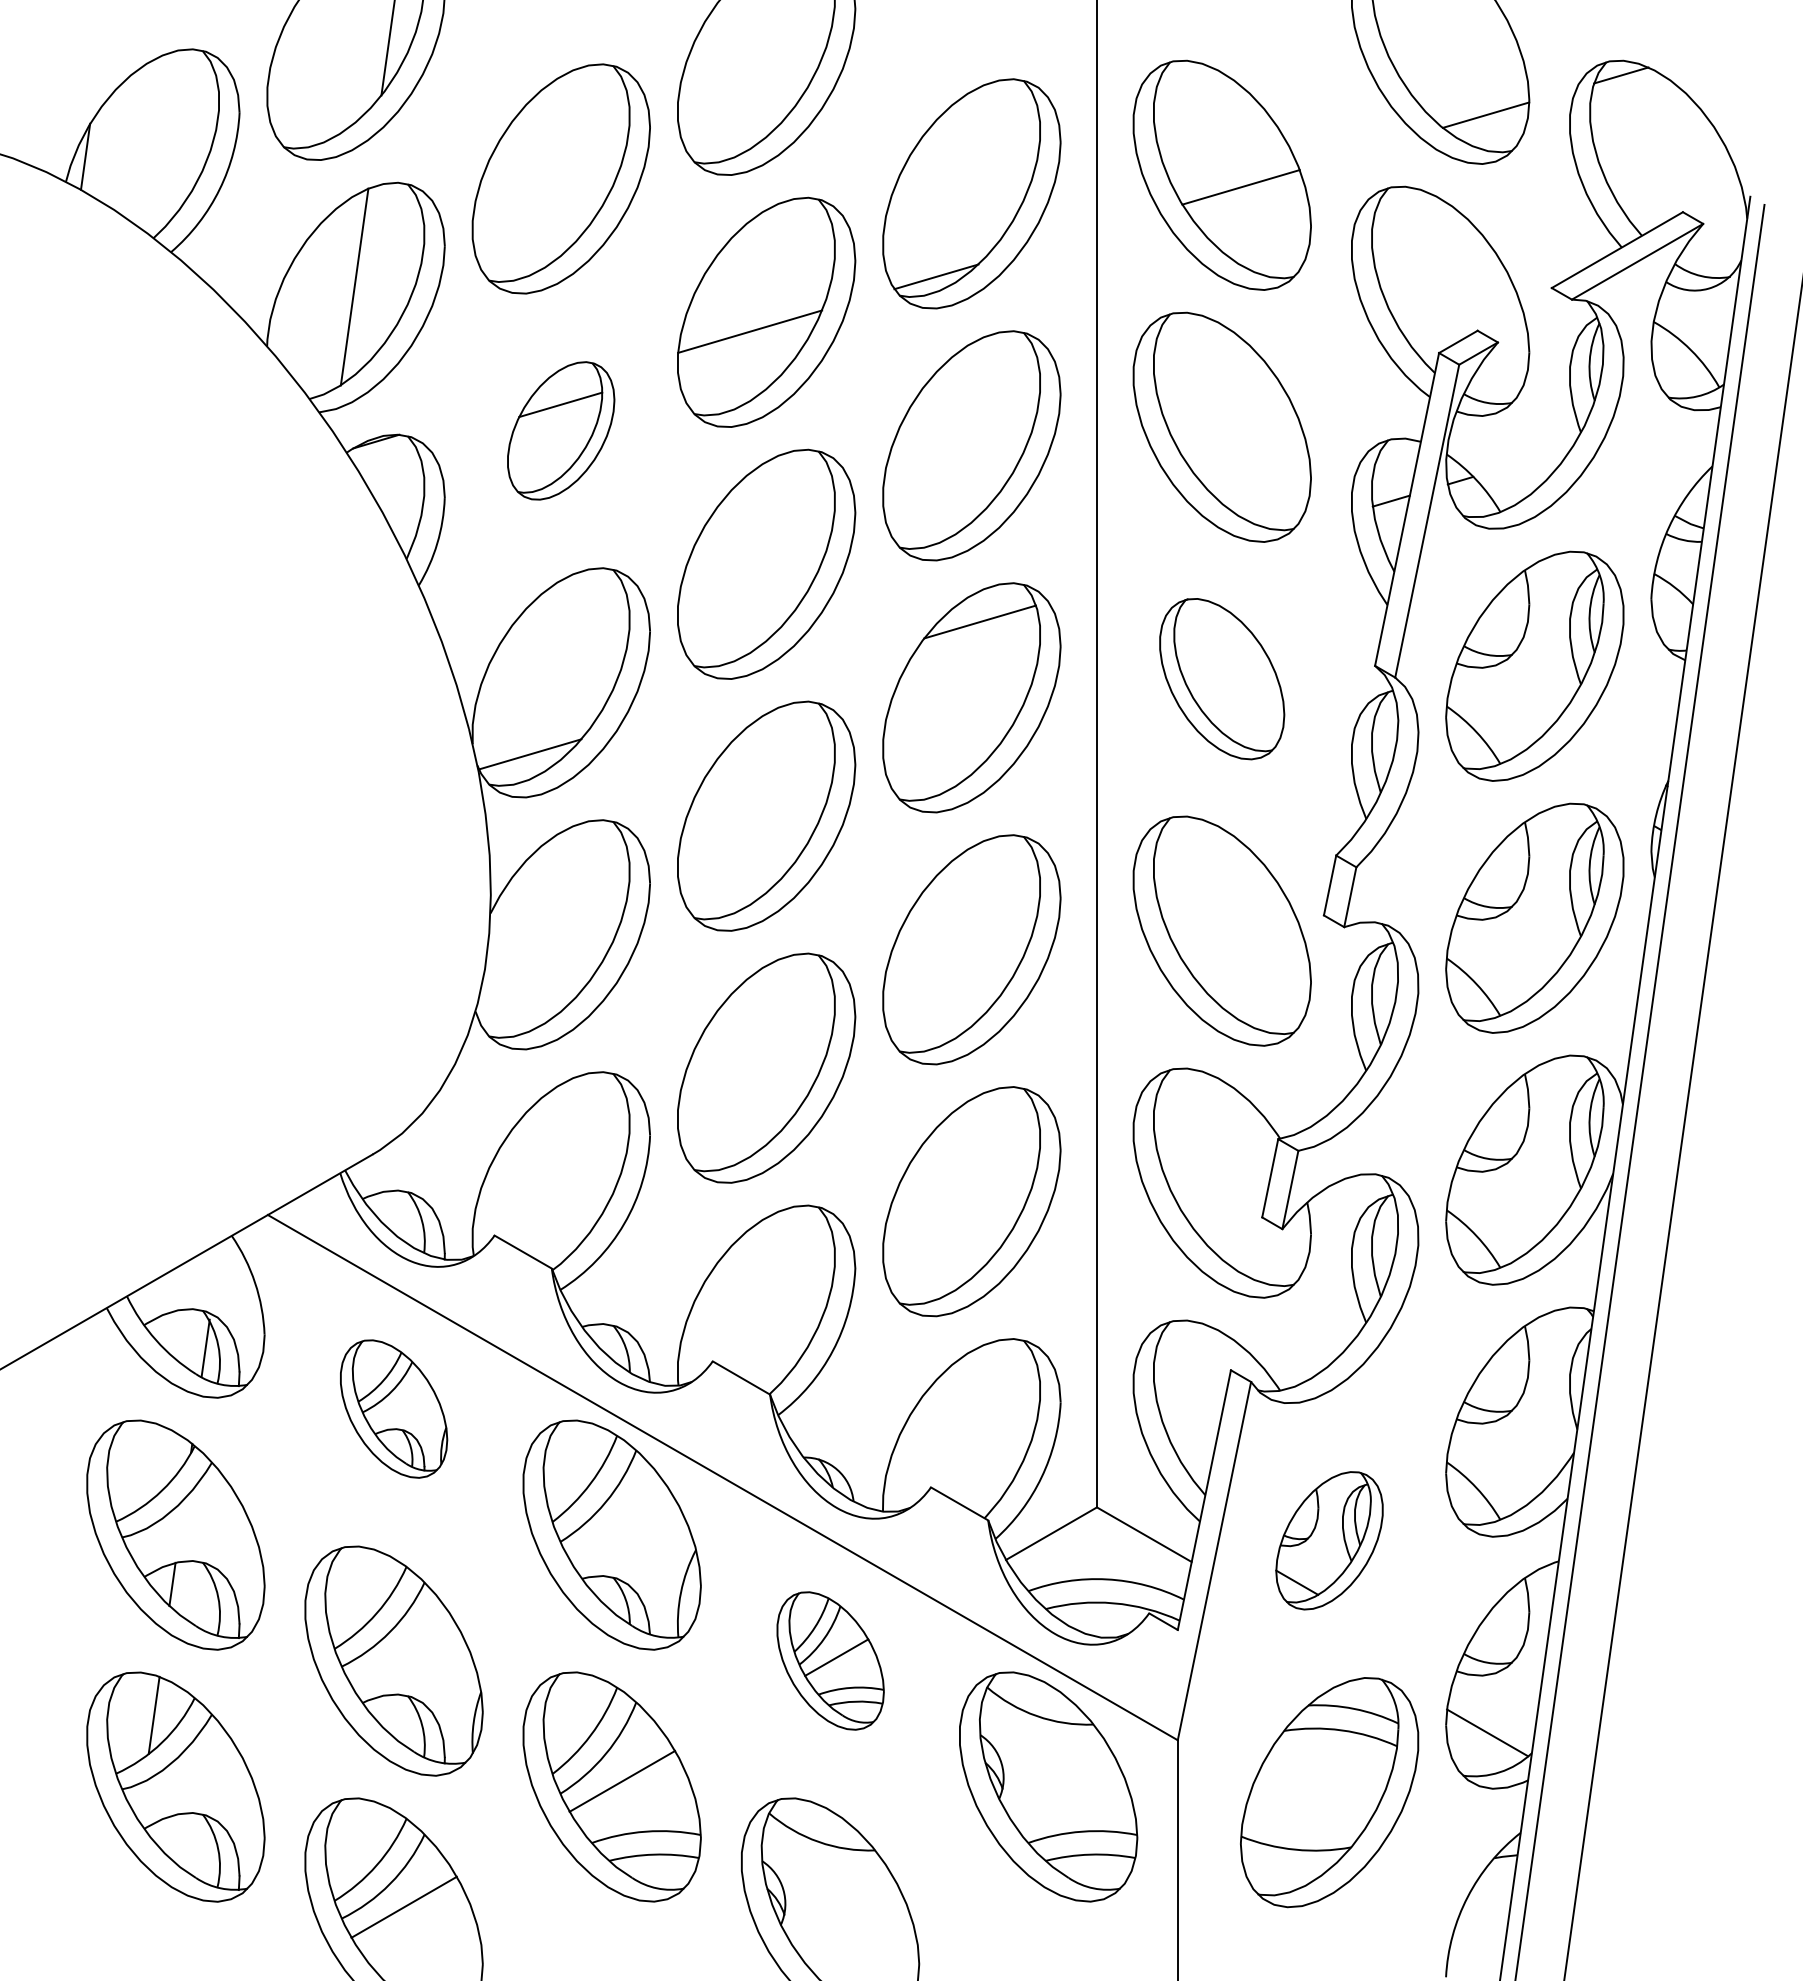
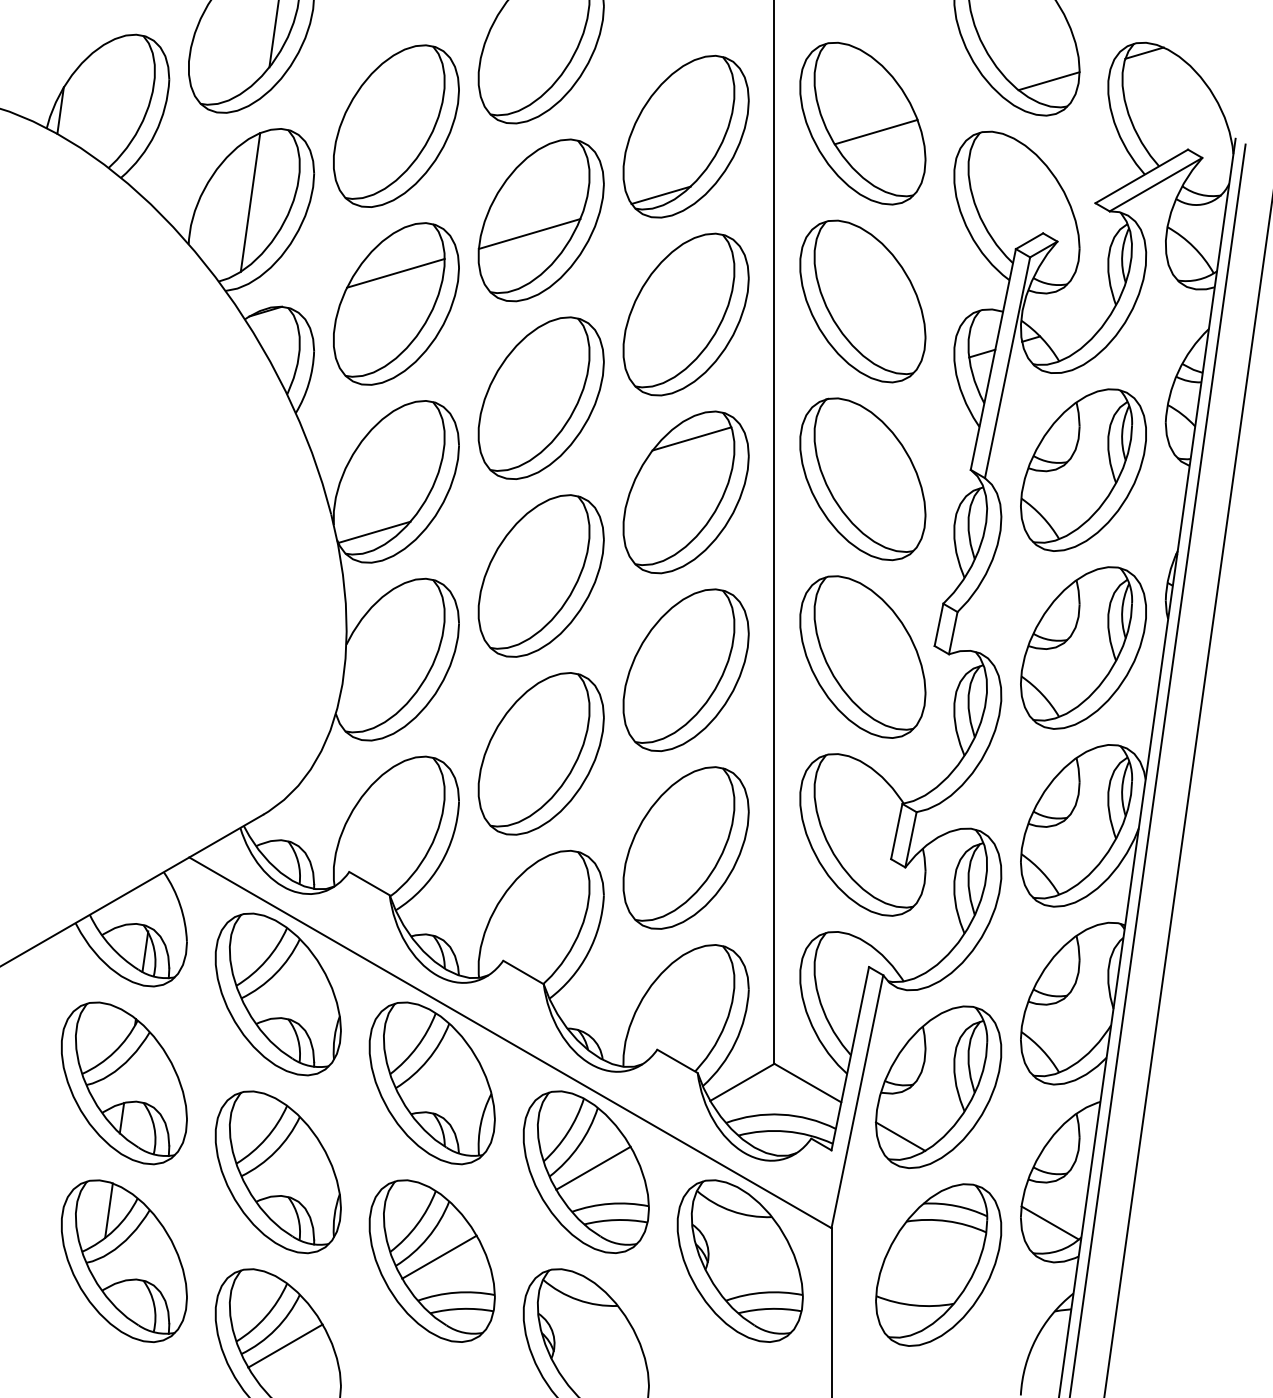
part: (560, 430) -> (395, 303), size x1.67
part: (1221, 678) -> (862, 478), size x1.43
part: (393, 1408) -> (277, 994), size x1.67
part: (1329, 1540) -> (938, 1087), size x1.67
part: (830, 1660) -> (586, 1171), size x1.67

